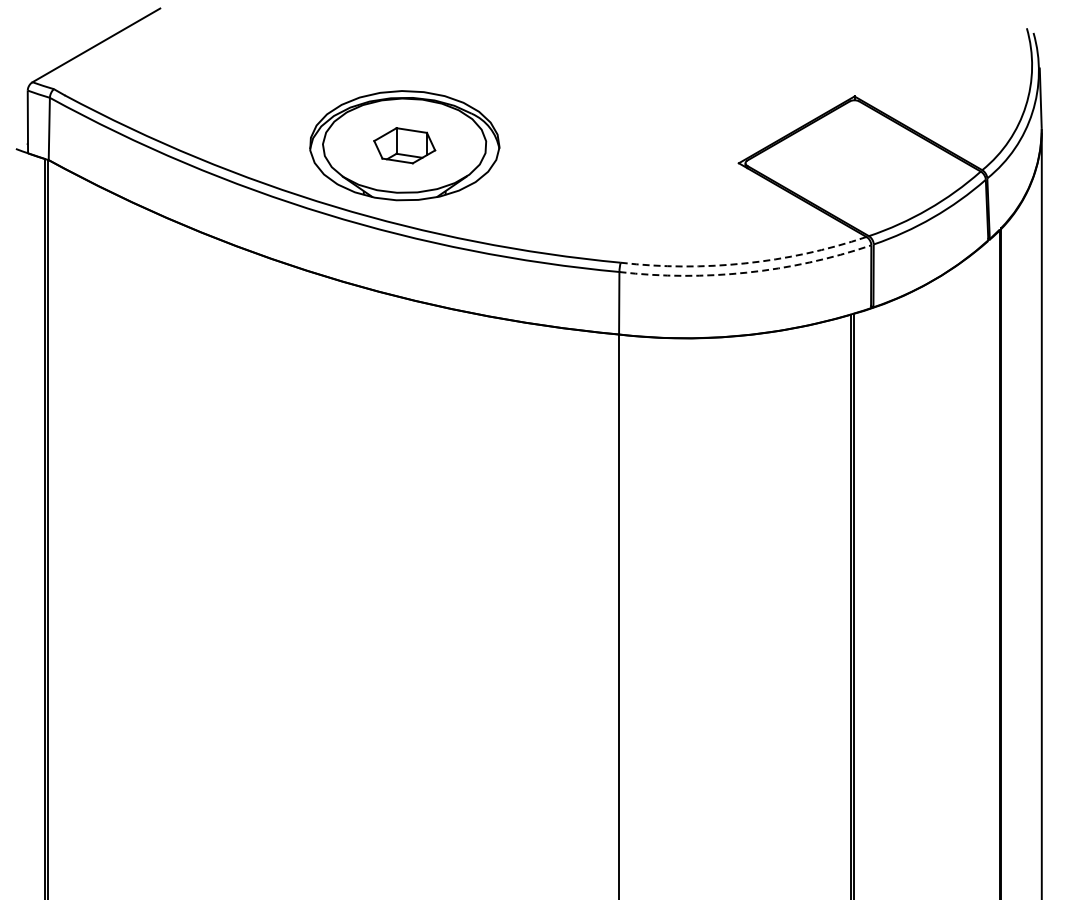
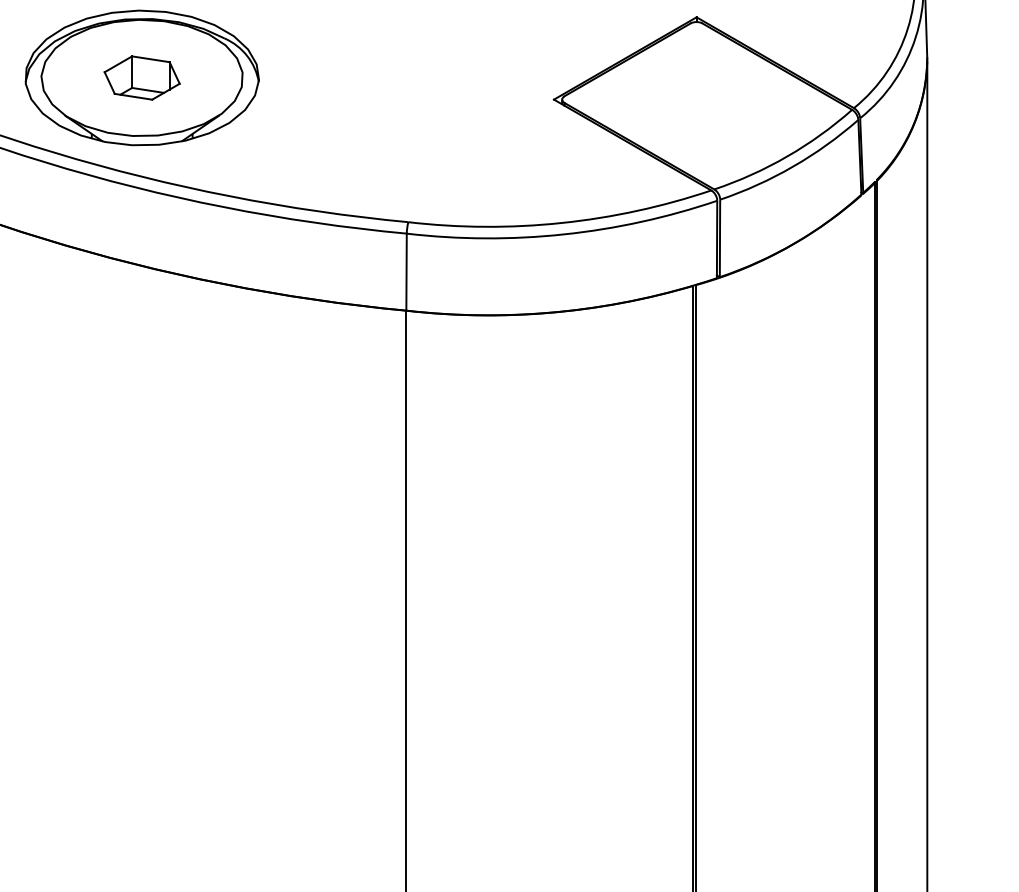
arc: (745, 263) -> (562, 223), dashed -> solid
arc: (746, 272) -> (563, 234), dashed -> solid

